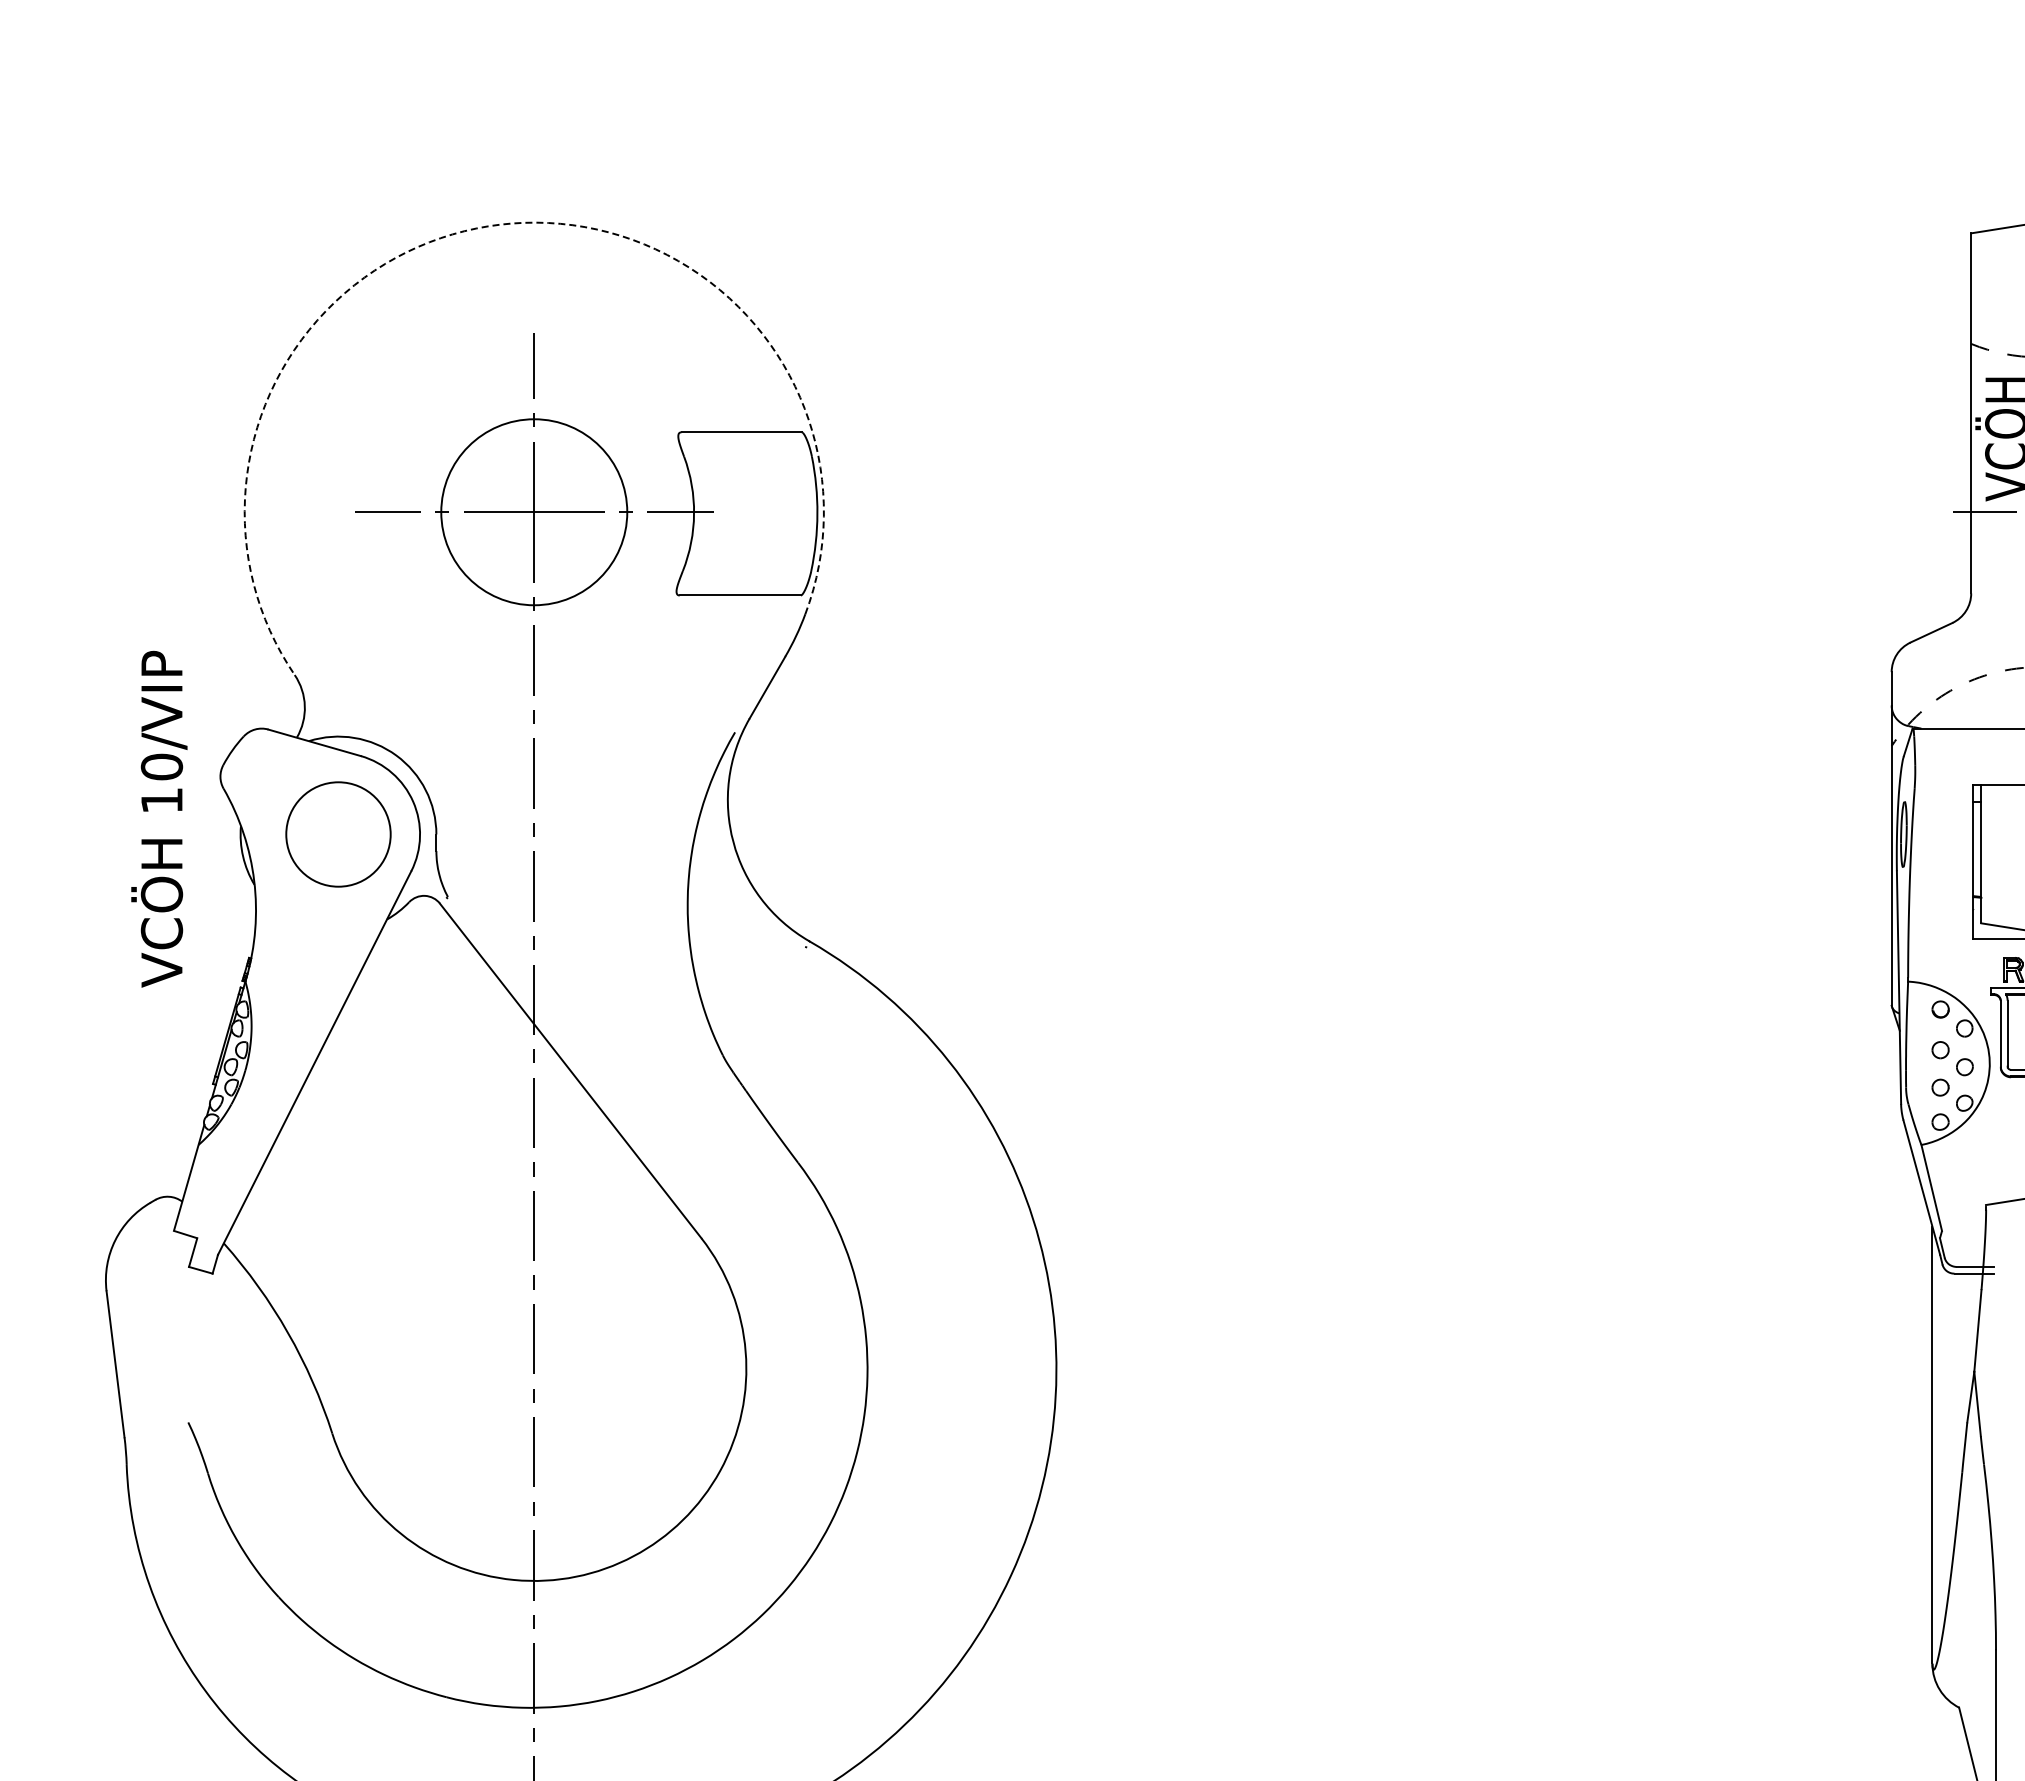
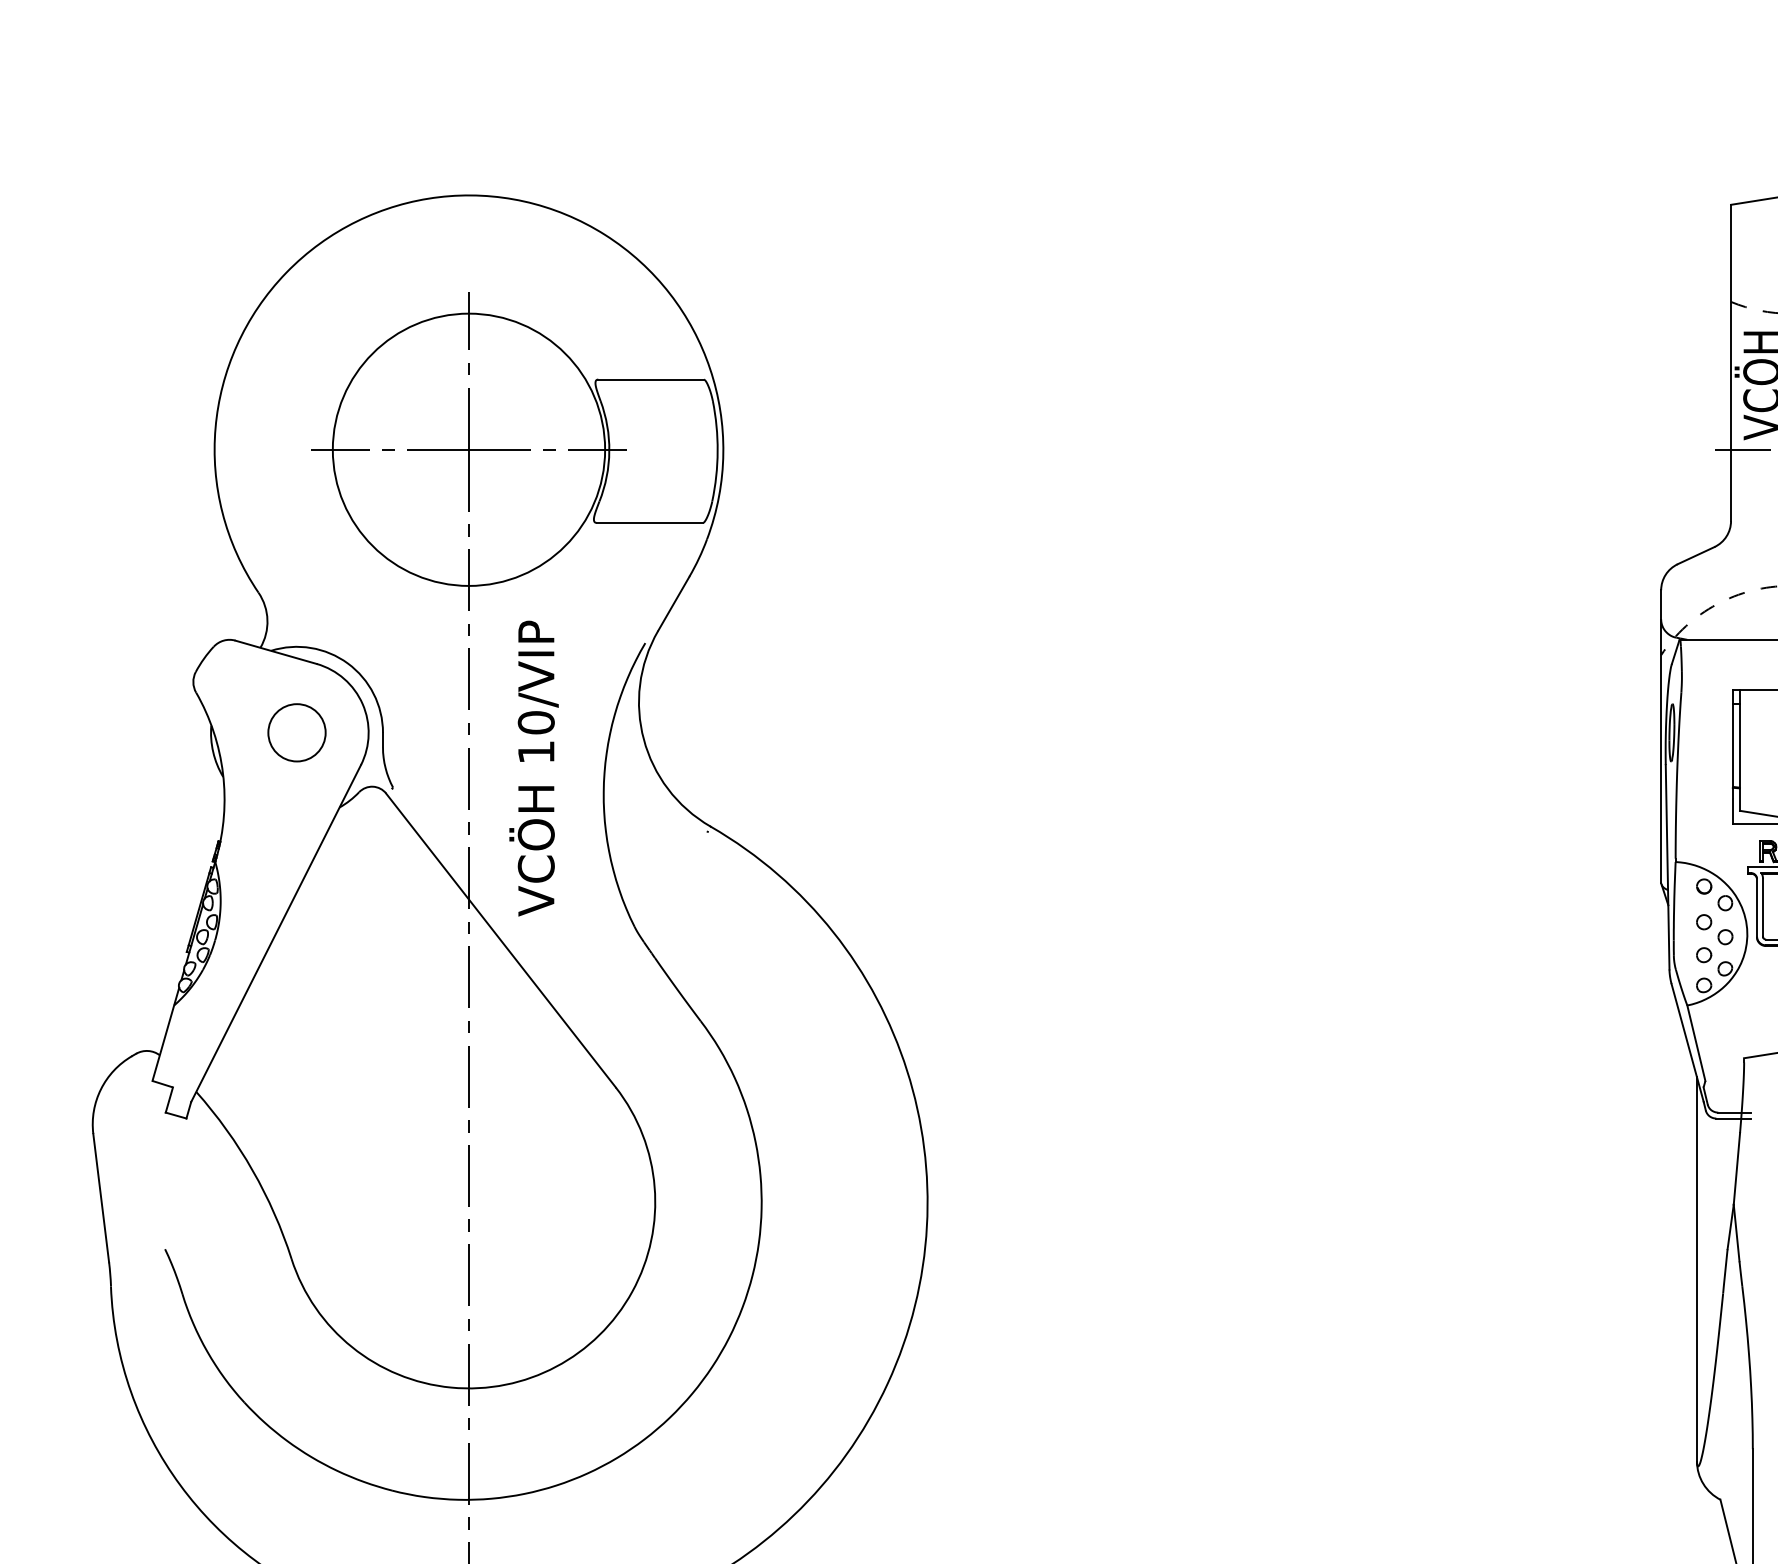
arc: (500, 224) -> (439, 197), dashed -> solid
circle: (534, 512) -> (469, 450), size x1.67
text: (159, 818) -> (534, 767), moved
circle: (338, 834) -> (297, 732), size x0.62

